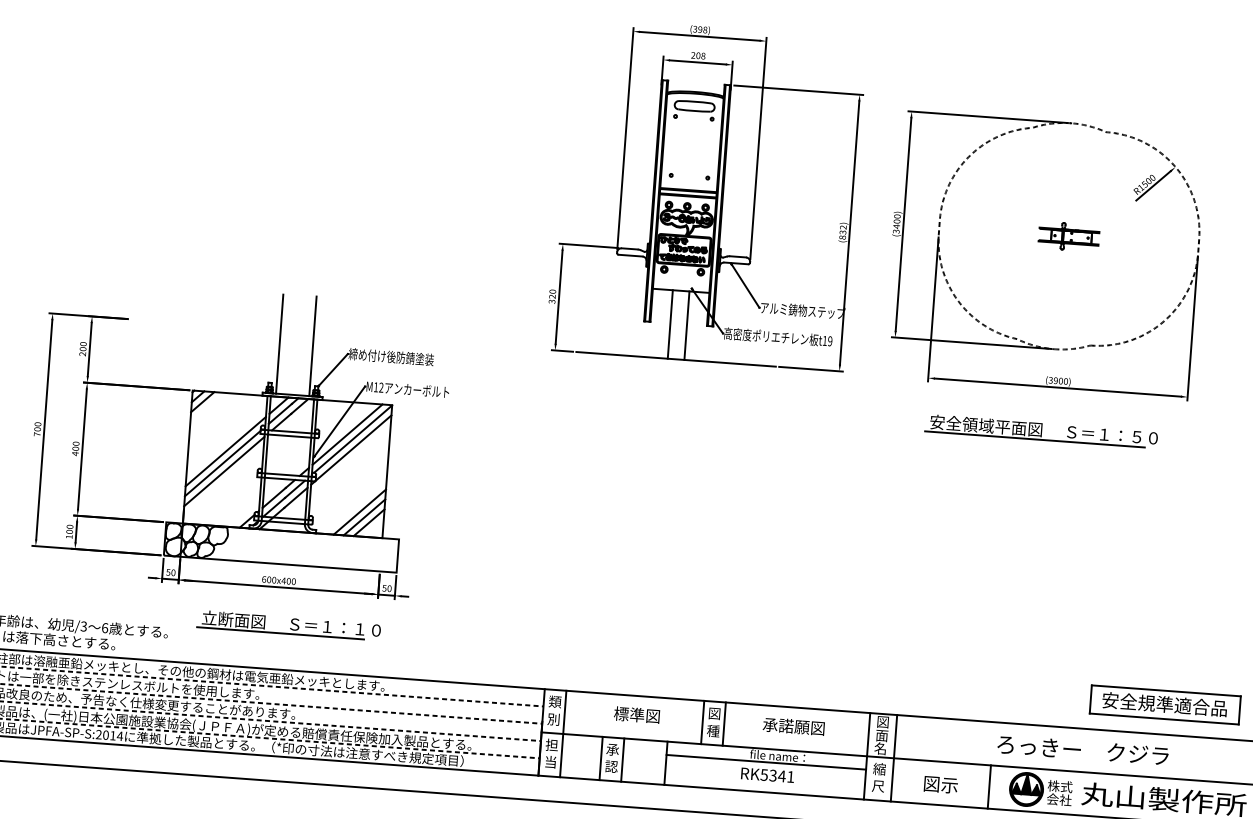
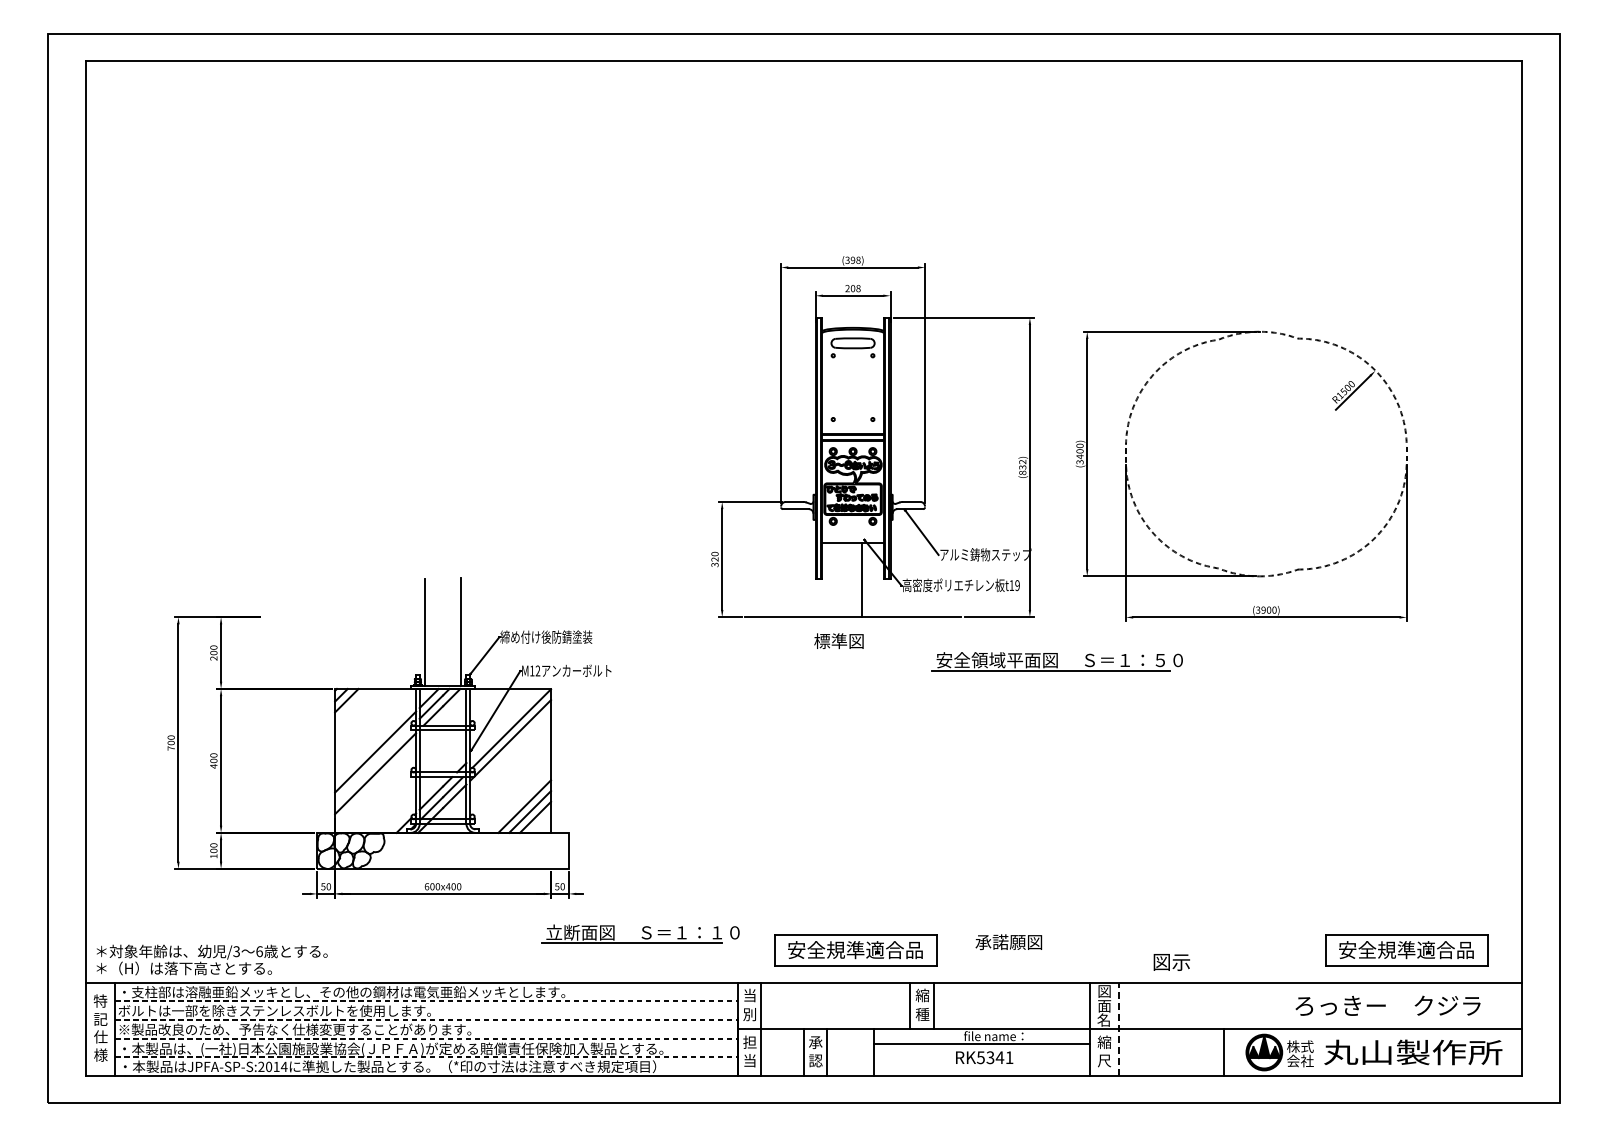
part: (1069, 237) -> (1266, 454), removed
line: (670, 324) -> (844, 580), removed
part: (1040, 431) -> (1056, 661), moved
line: (347, 434) -> (505, 723), removed
line: (222, 463) -> (373, 765), removed
part: (289, 624) -> (640, 933), moved
part: (655, 667) -> (855, 950), added
text: (554, 701) -> (749, 995), 類 -> 当
text: (714, 713) -> (922, 995), 図 -> 縮
text: (636, 714) -> (838, 640), moved
text: (793, 726) -> (1008, 942), moved
text: (1082, 749) -> (1387, 1005), moved
line: (894, 758) -> (1119, 1029), solid -> dashed
text: (940, 785) -> (1171, 962), moved

